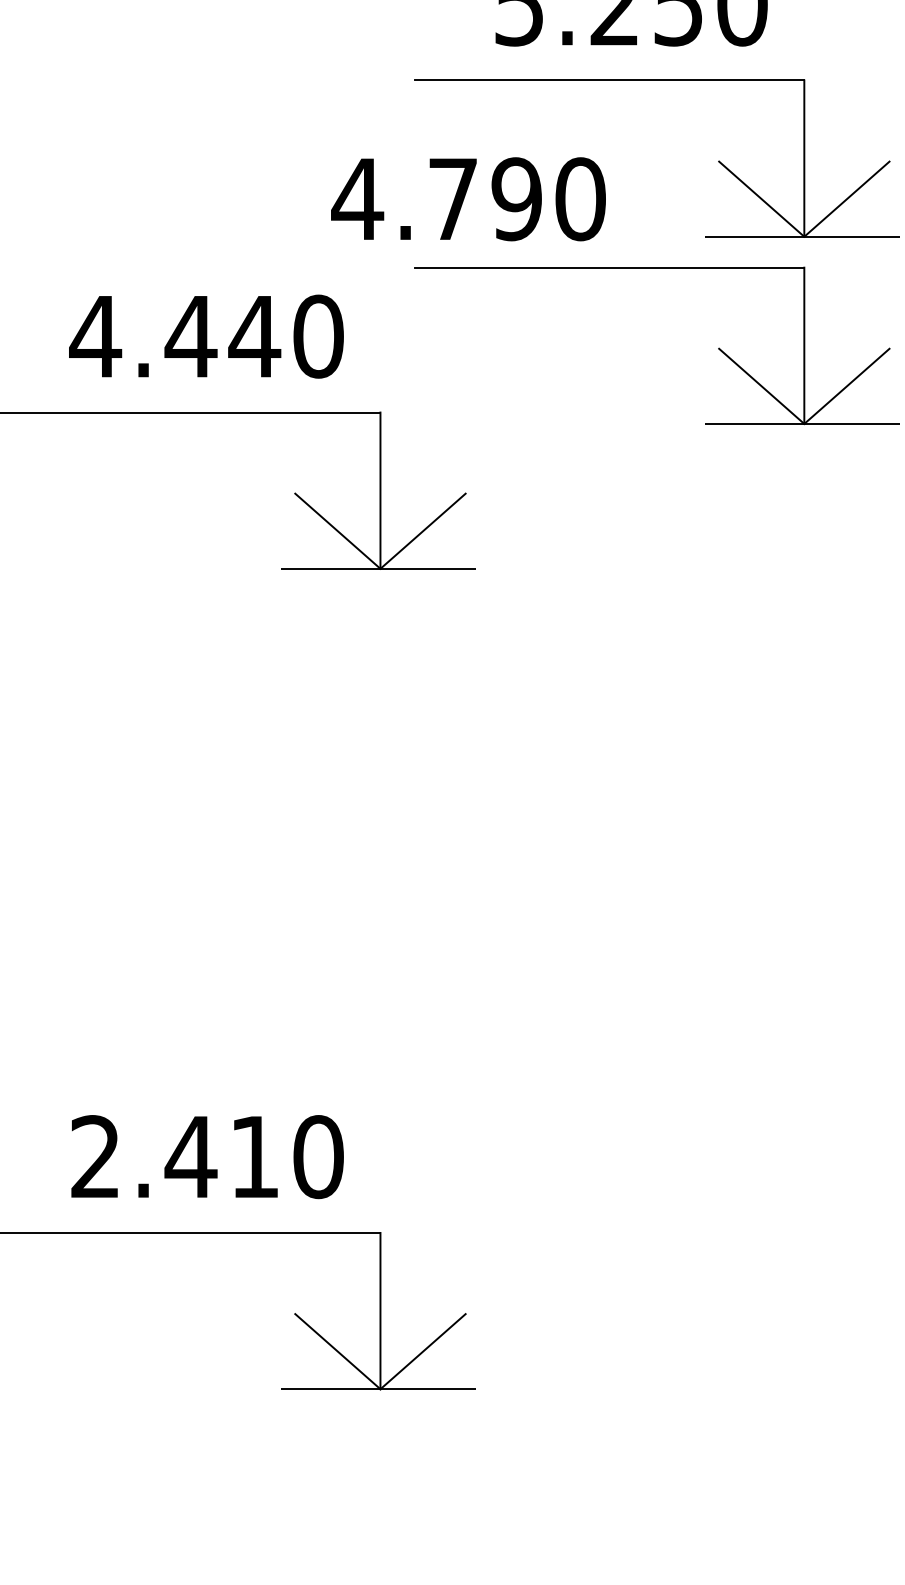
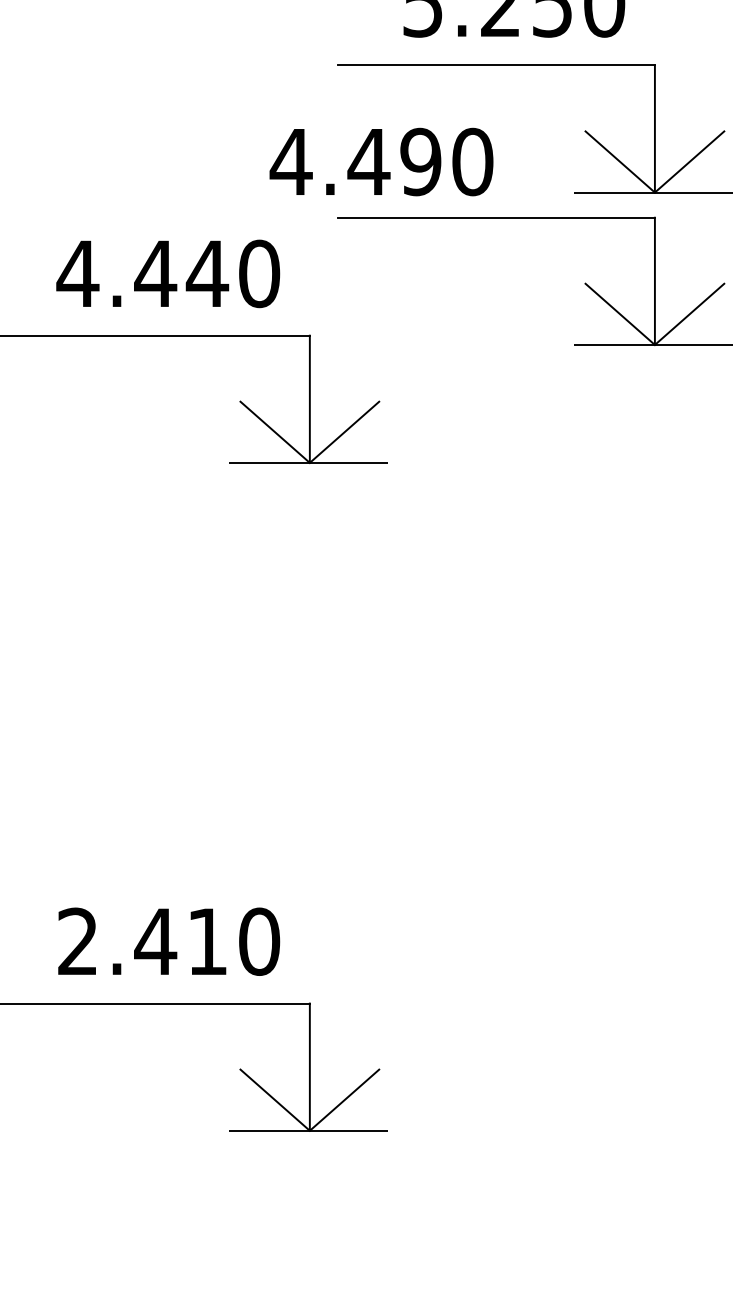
text: (452, 198) -> (368, 161), 4.790 -> 4.490

